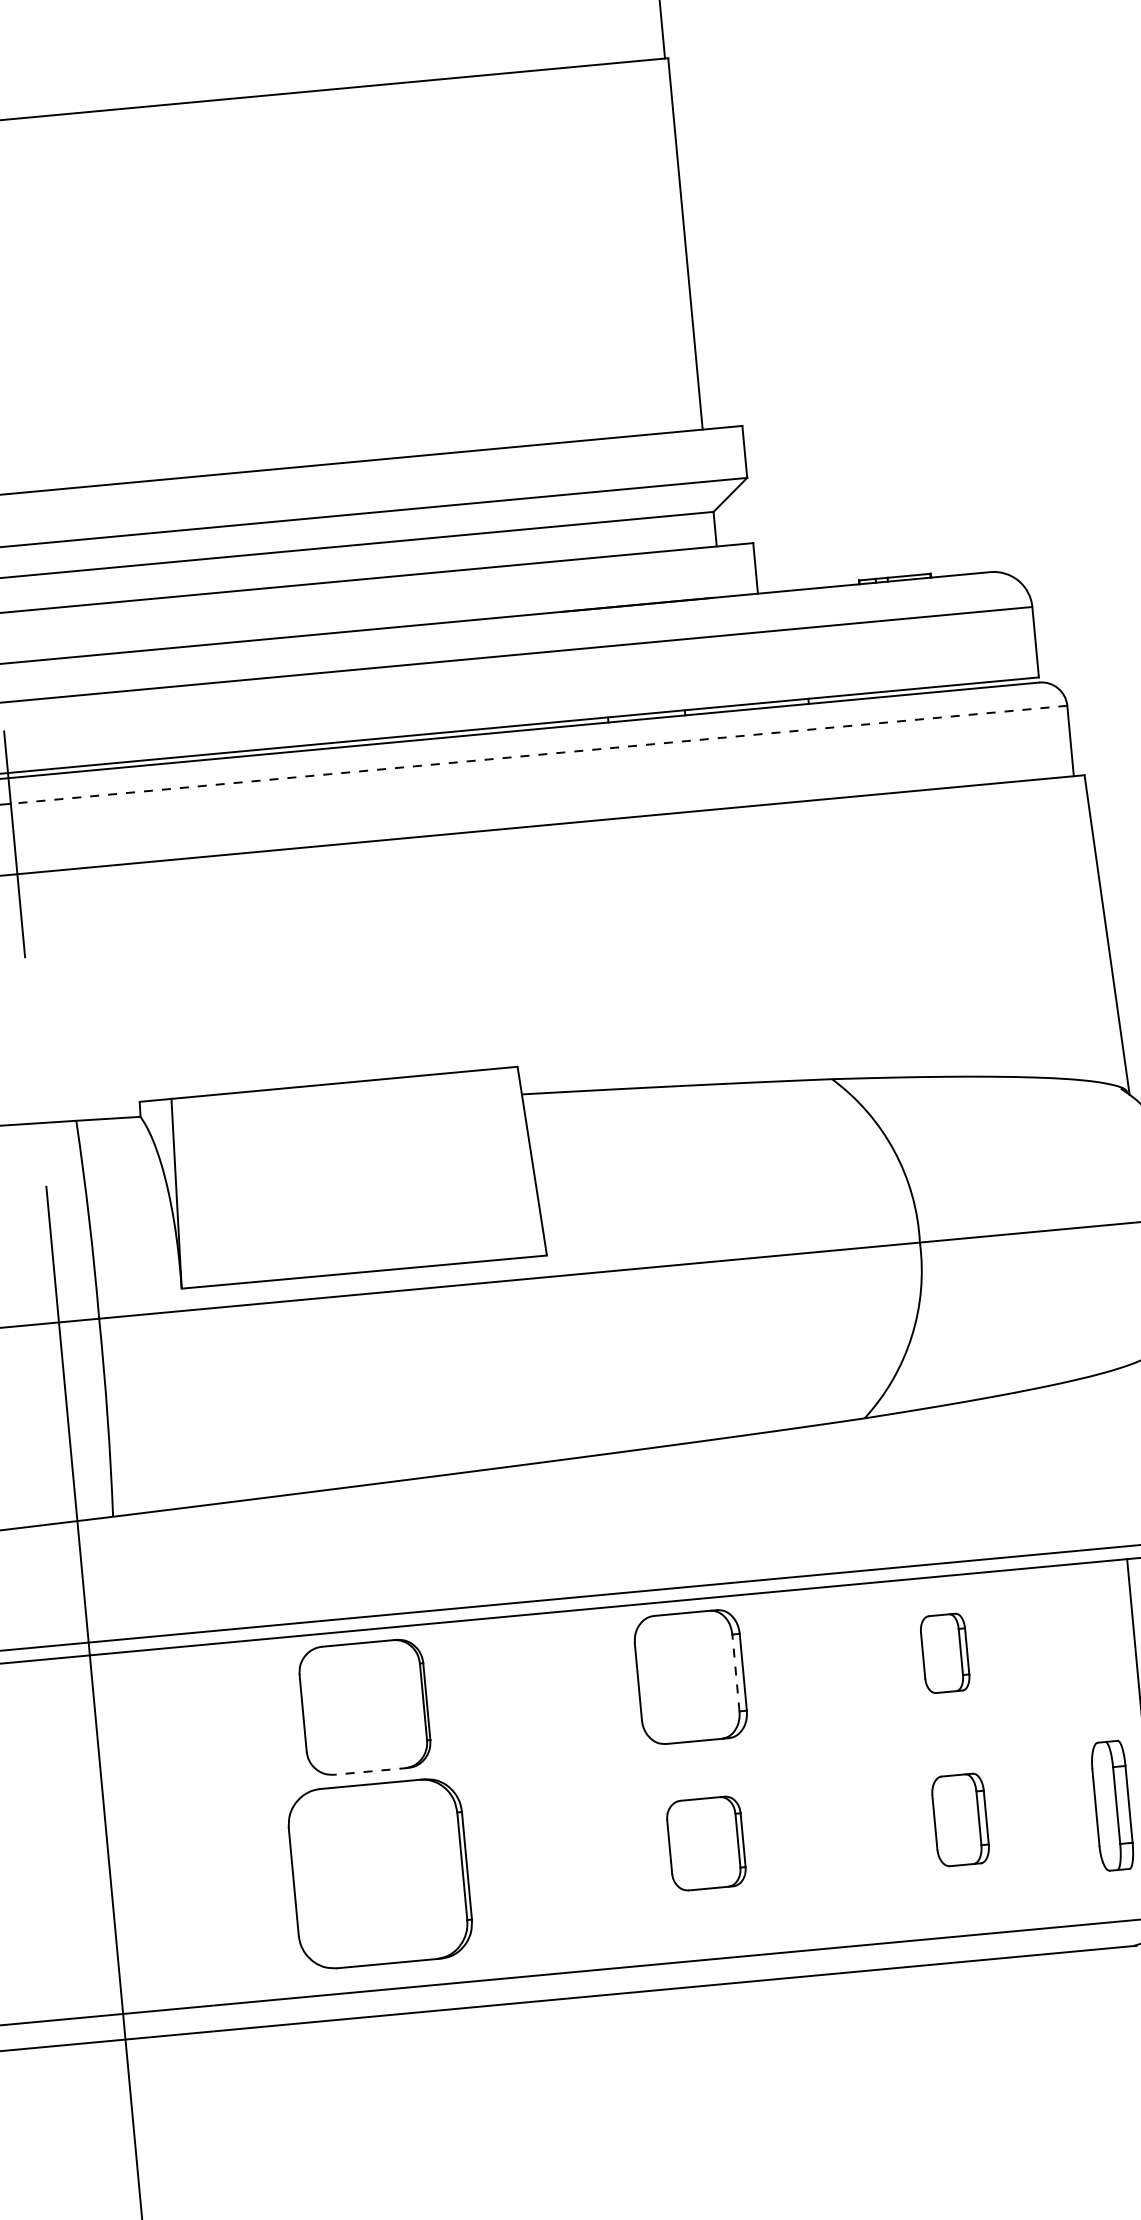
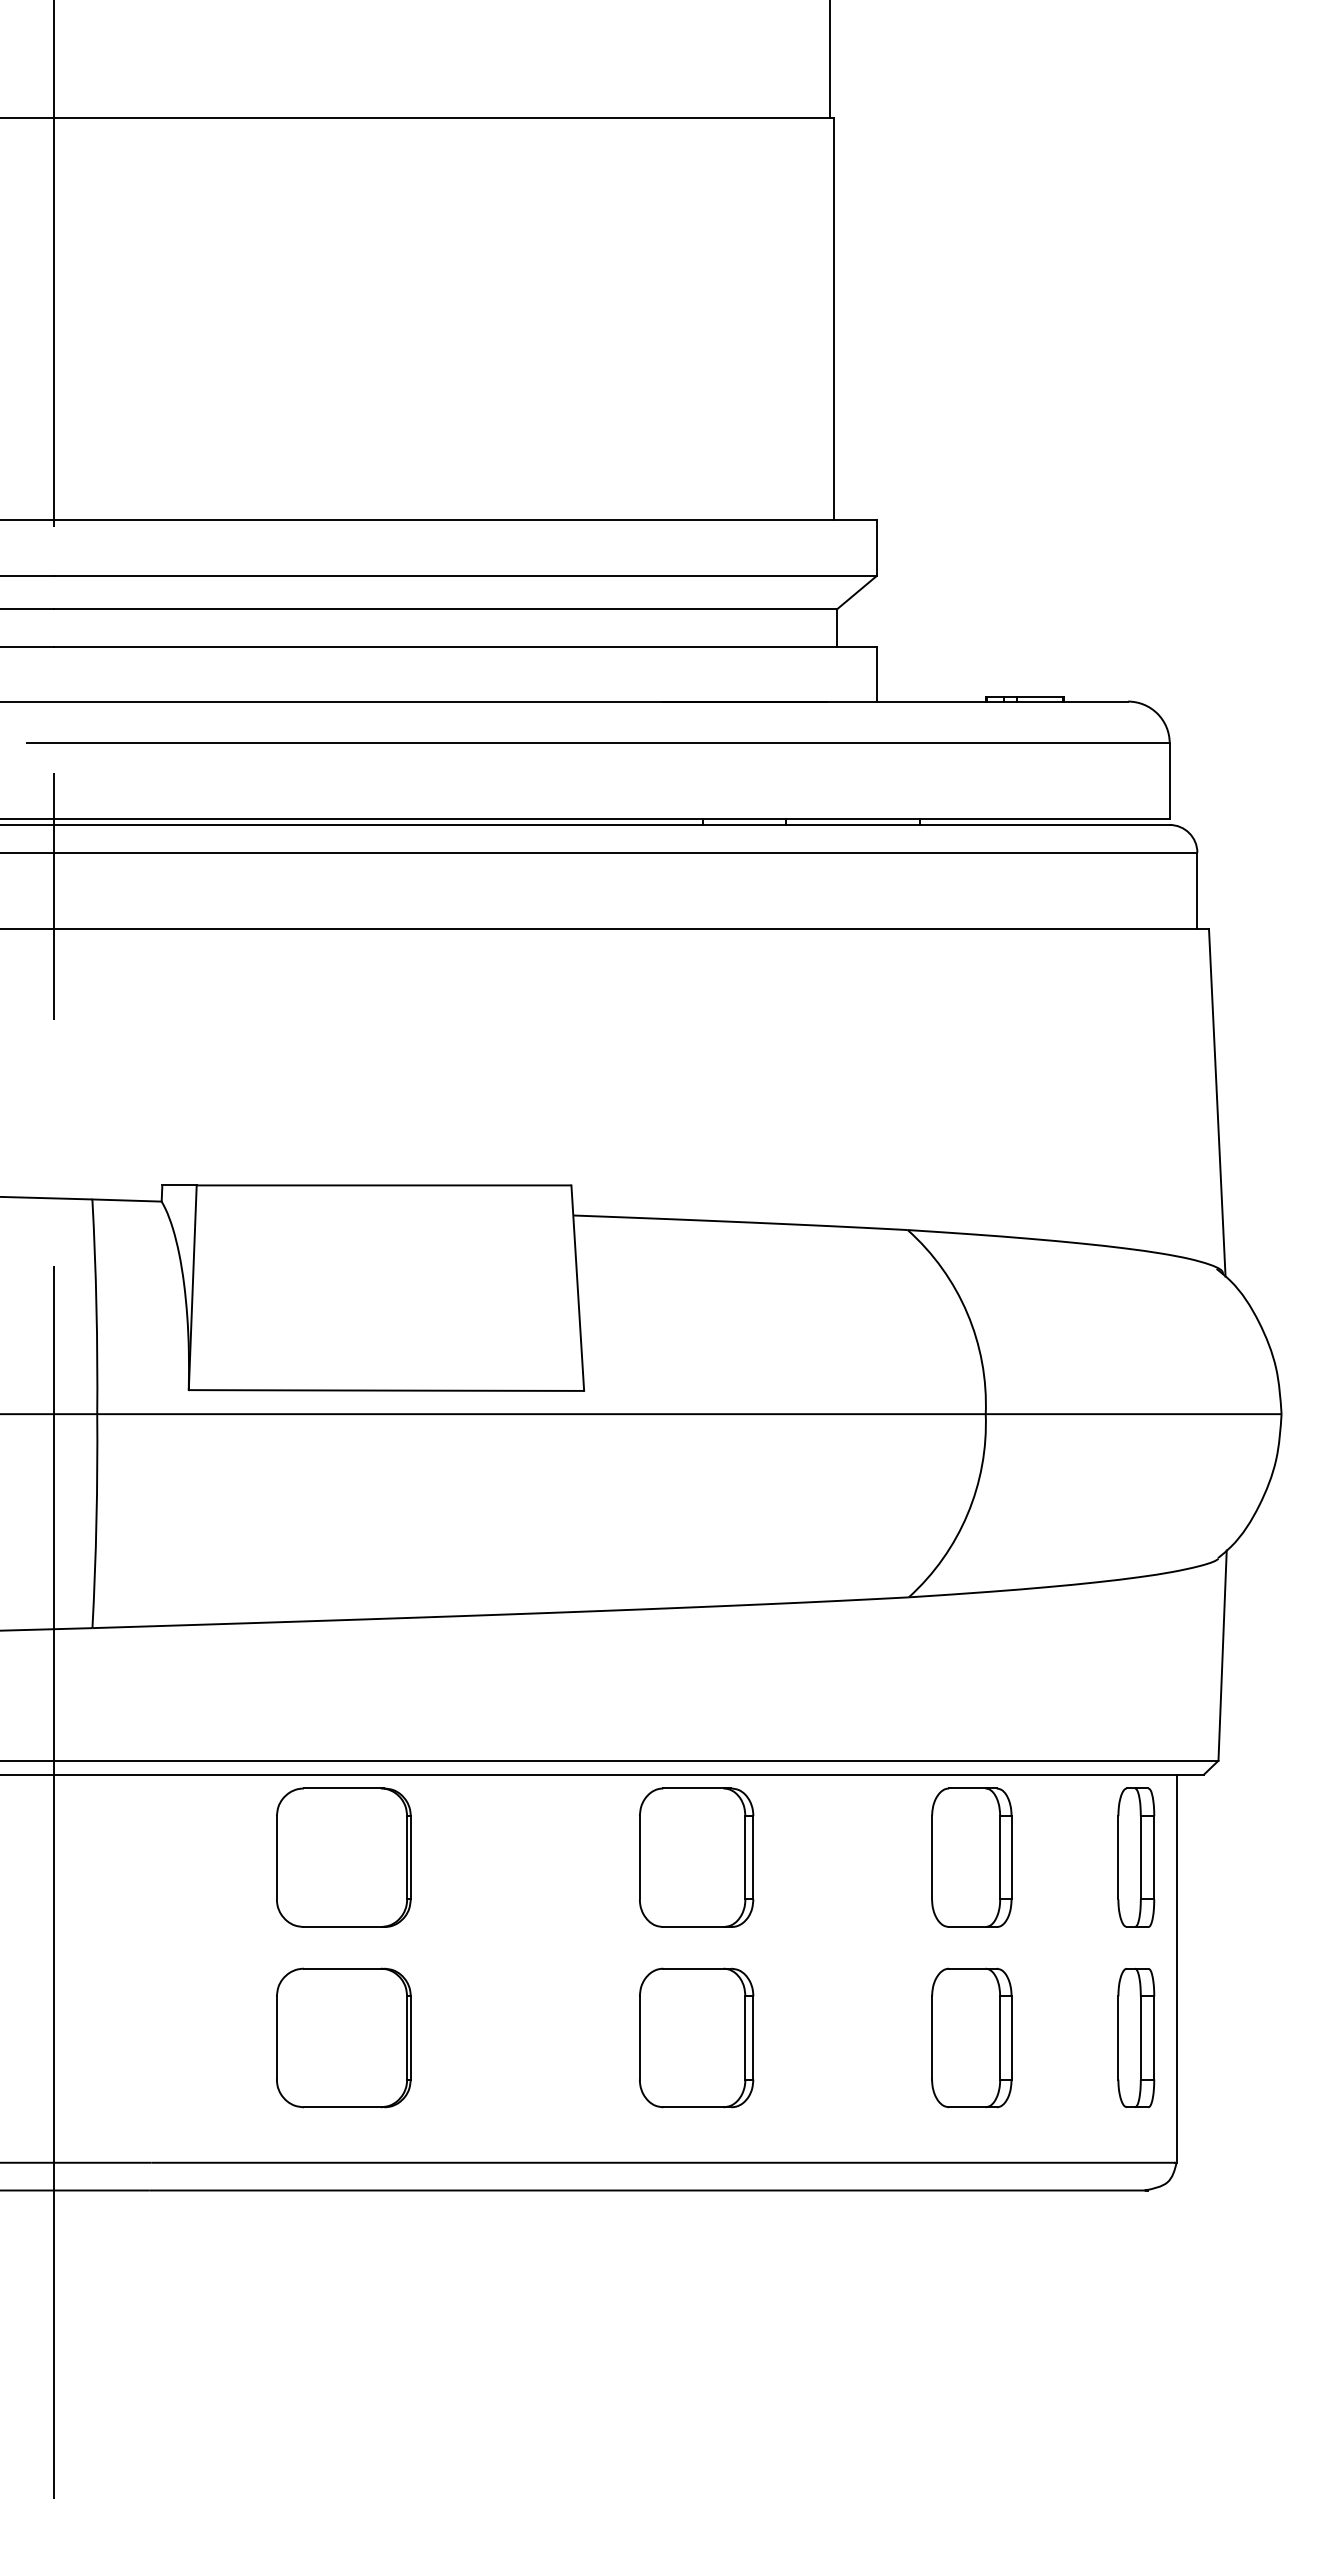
line: (539, 754) -> (625, 852), dashed -> solid
part: (1097, 1639) -> (1136, 1857), added
part: (944, 1653) -> (971, 1857), size x1.67
line: (736, 1672) -> (745, 1857), dashed -> solid
line: (370, 1771) -> (343, 1927), dashed -> solid
part: (960, 1819) -> (971, 2037), size x1.43
part: (706, 1843) -> (696, 2037), size x1.43
part: (380, 1873) -> (343, 2037), size x0.71

